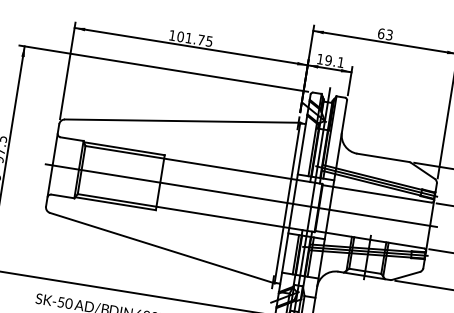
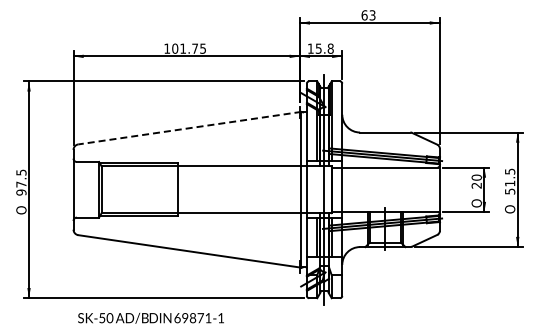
text: (334, 61) -> (324, 48), 19.1 -> 15.8
line: (182, 121) -> (189, 128), solid -> dashed
line: (241, 195) -> (256, 189), removed

